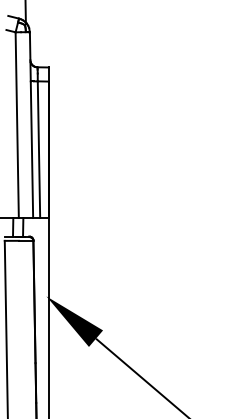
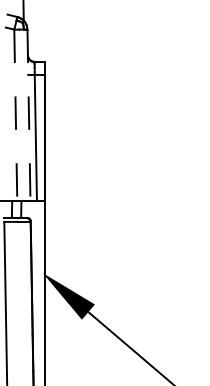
line: (17, 125) -> (16, 115), solid -> dashed
line: (31, 125) -> (28, 115), solid -> dashed

